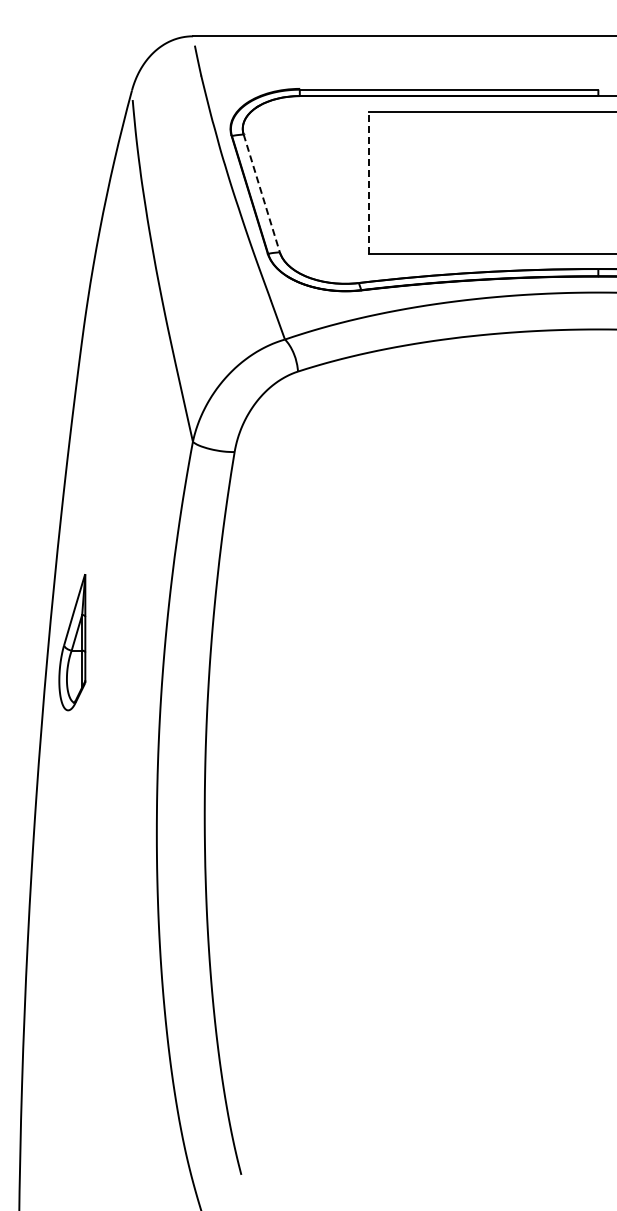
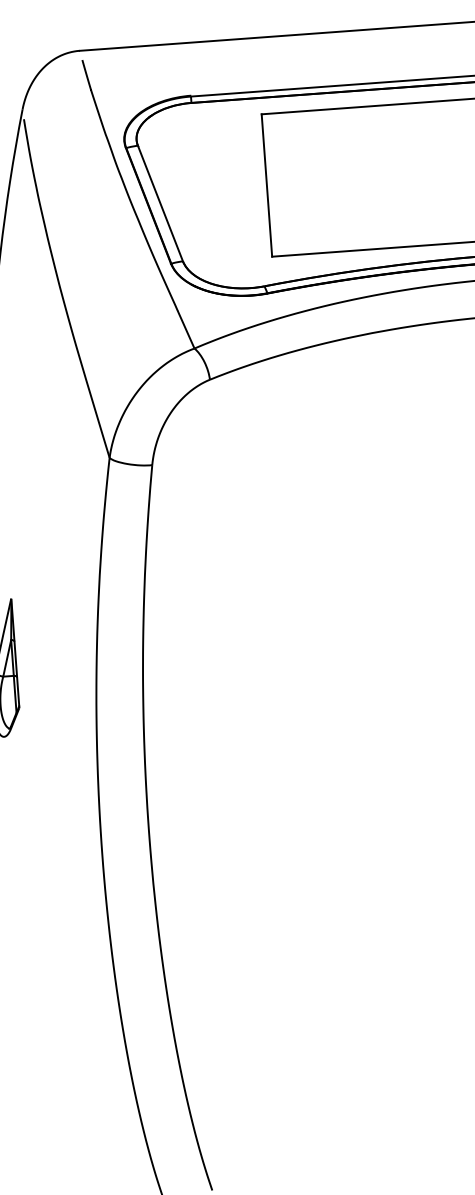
line: (368, 183) -> (266, 185), dashed -> solid
line: (261, 193) -> (160, 203), dashed -> solid

